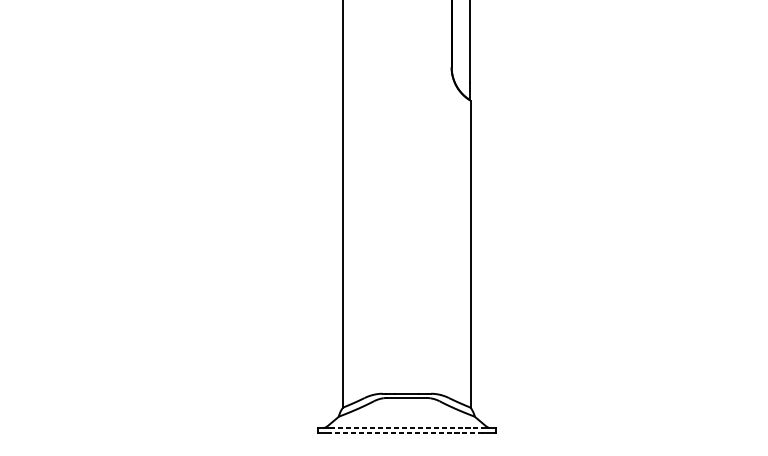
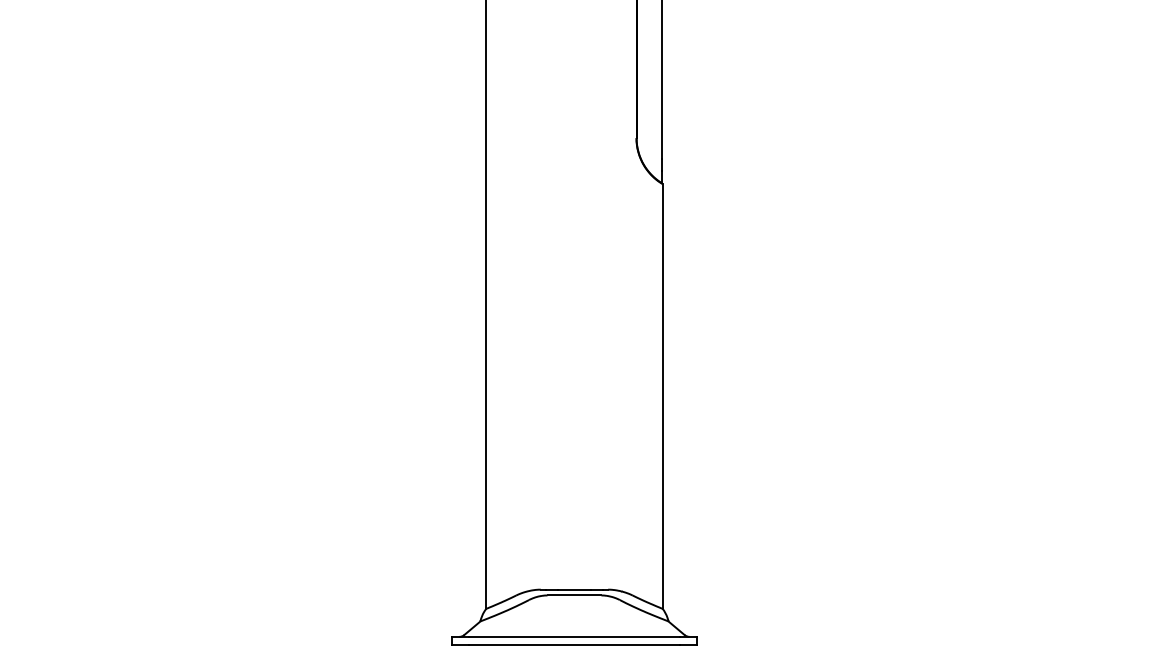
line: (406, 427) -> (574, 636), dashed -> solid
line: (406, 433) -> (574, 644), dashed -> solid

